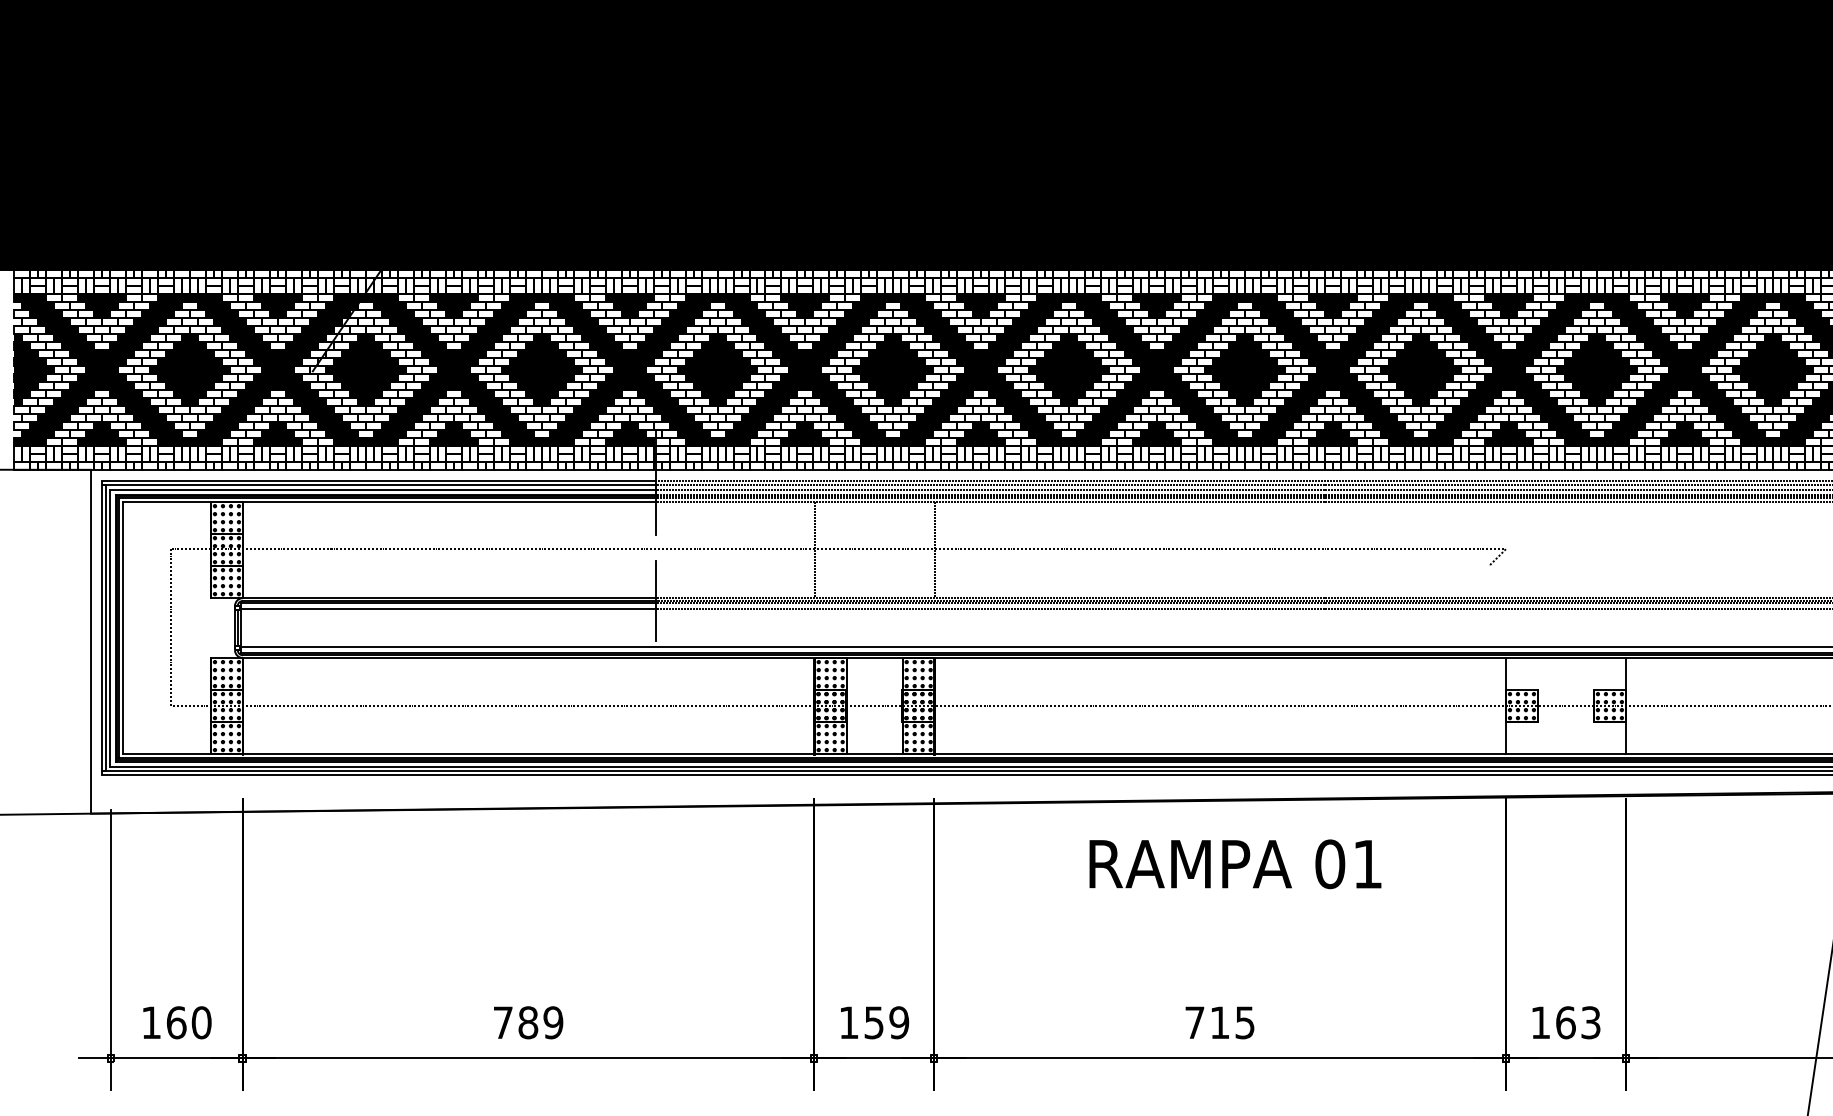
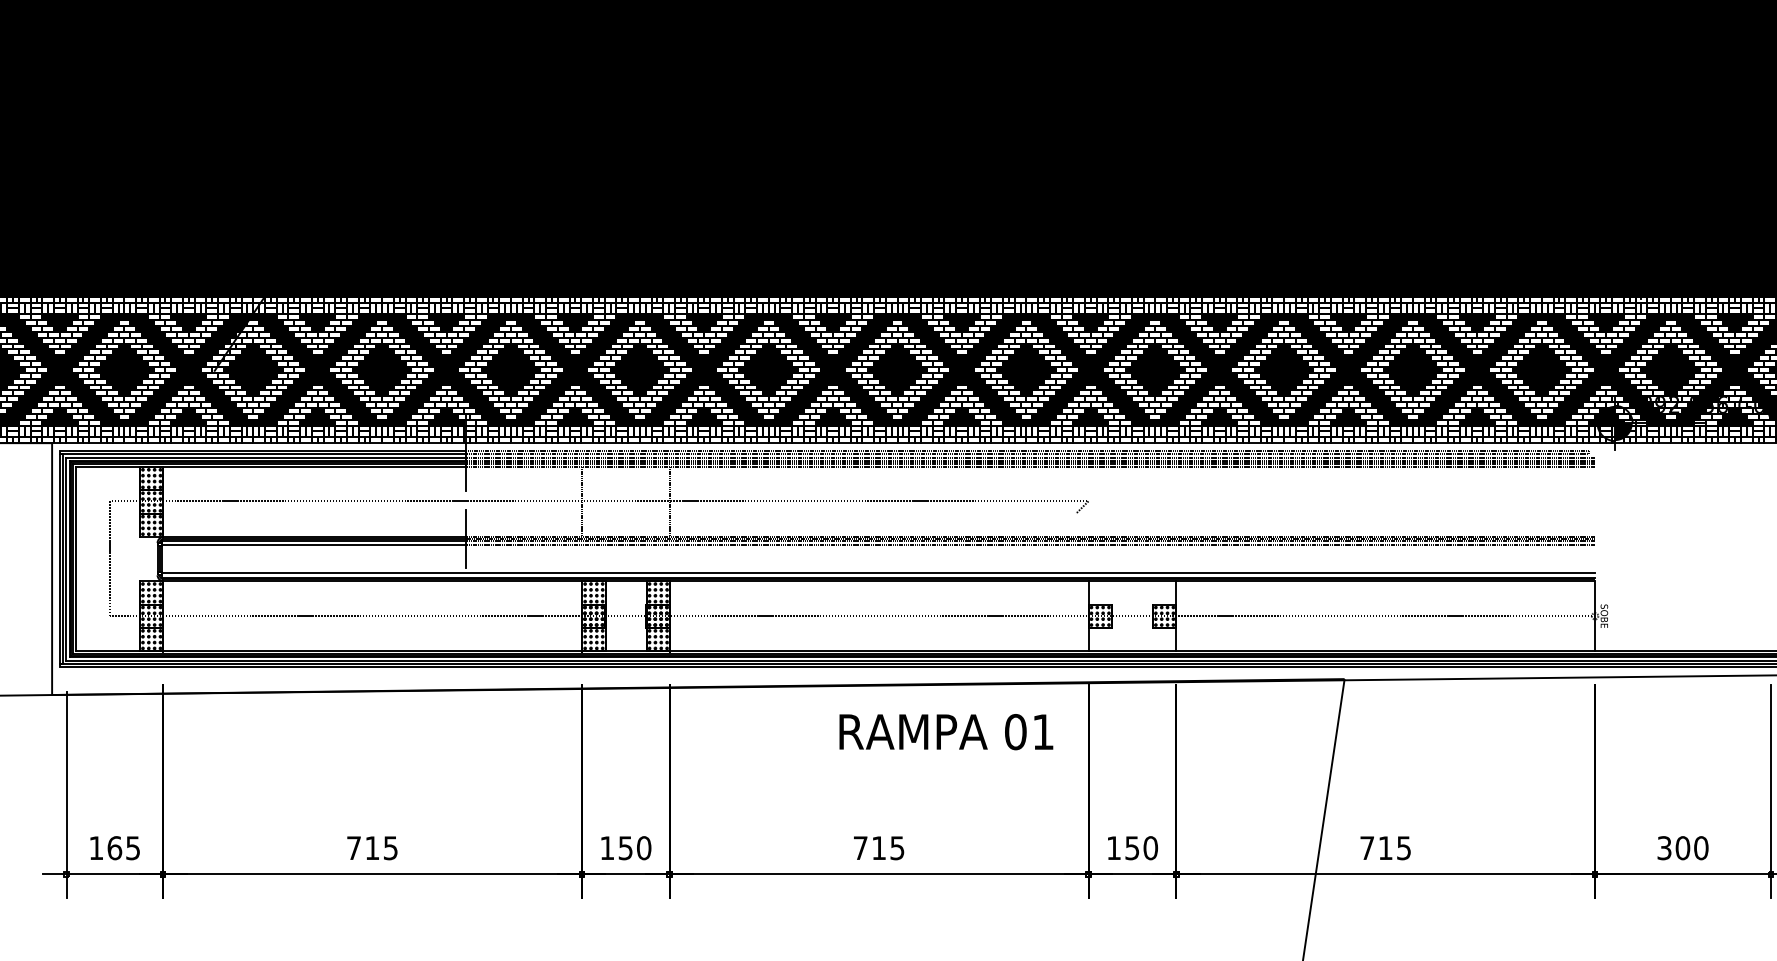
text: (1235, 864) -> (946, 732), moved
text: (202, 1023) -> (133, 848), 160 -> 165
text: (540, 1023) -> (381, 848), 789 -> 715
text: (898, 1023) -> (643, 848), 159 -> 150
text: (1578, 1023) -> (1141, 848), 163 -> 150

